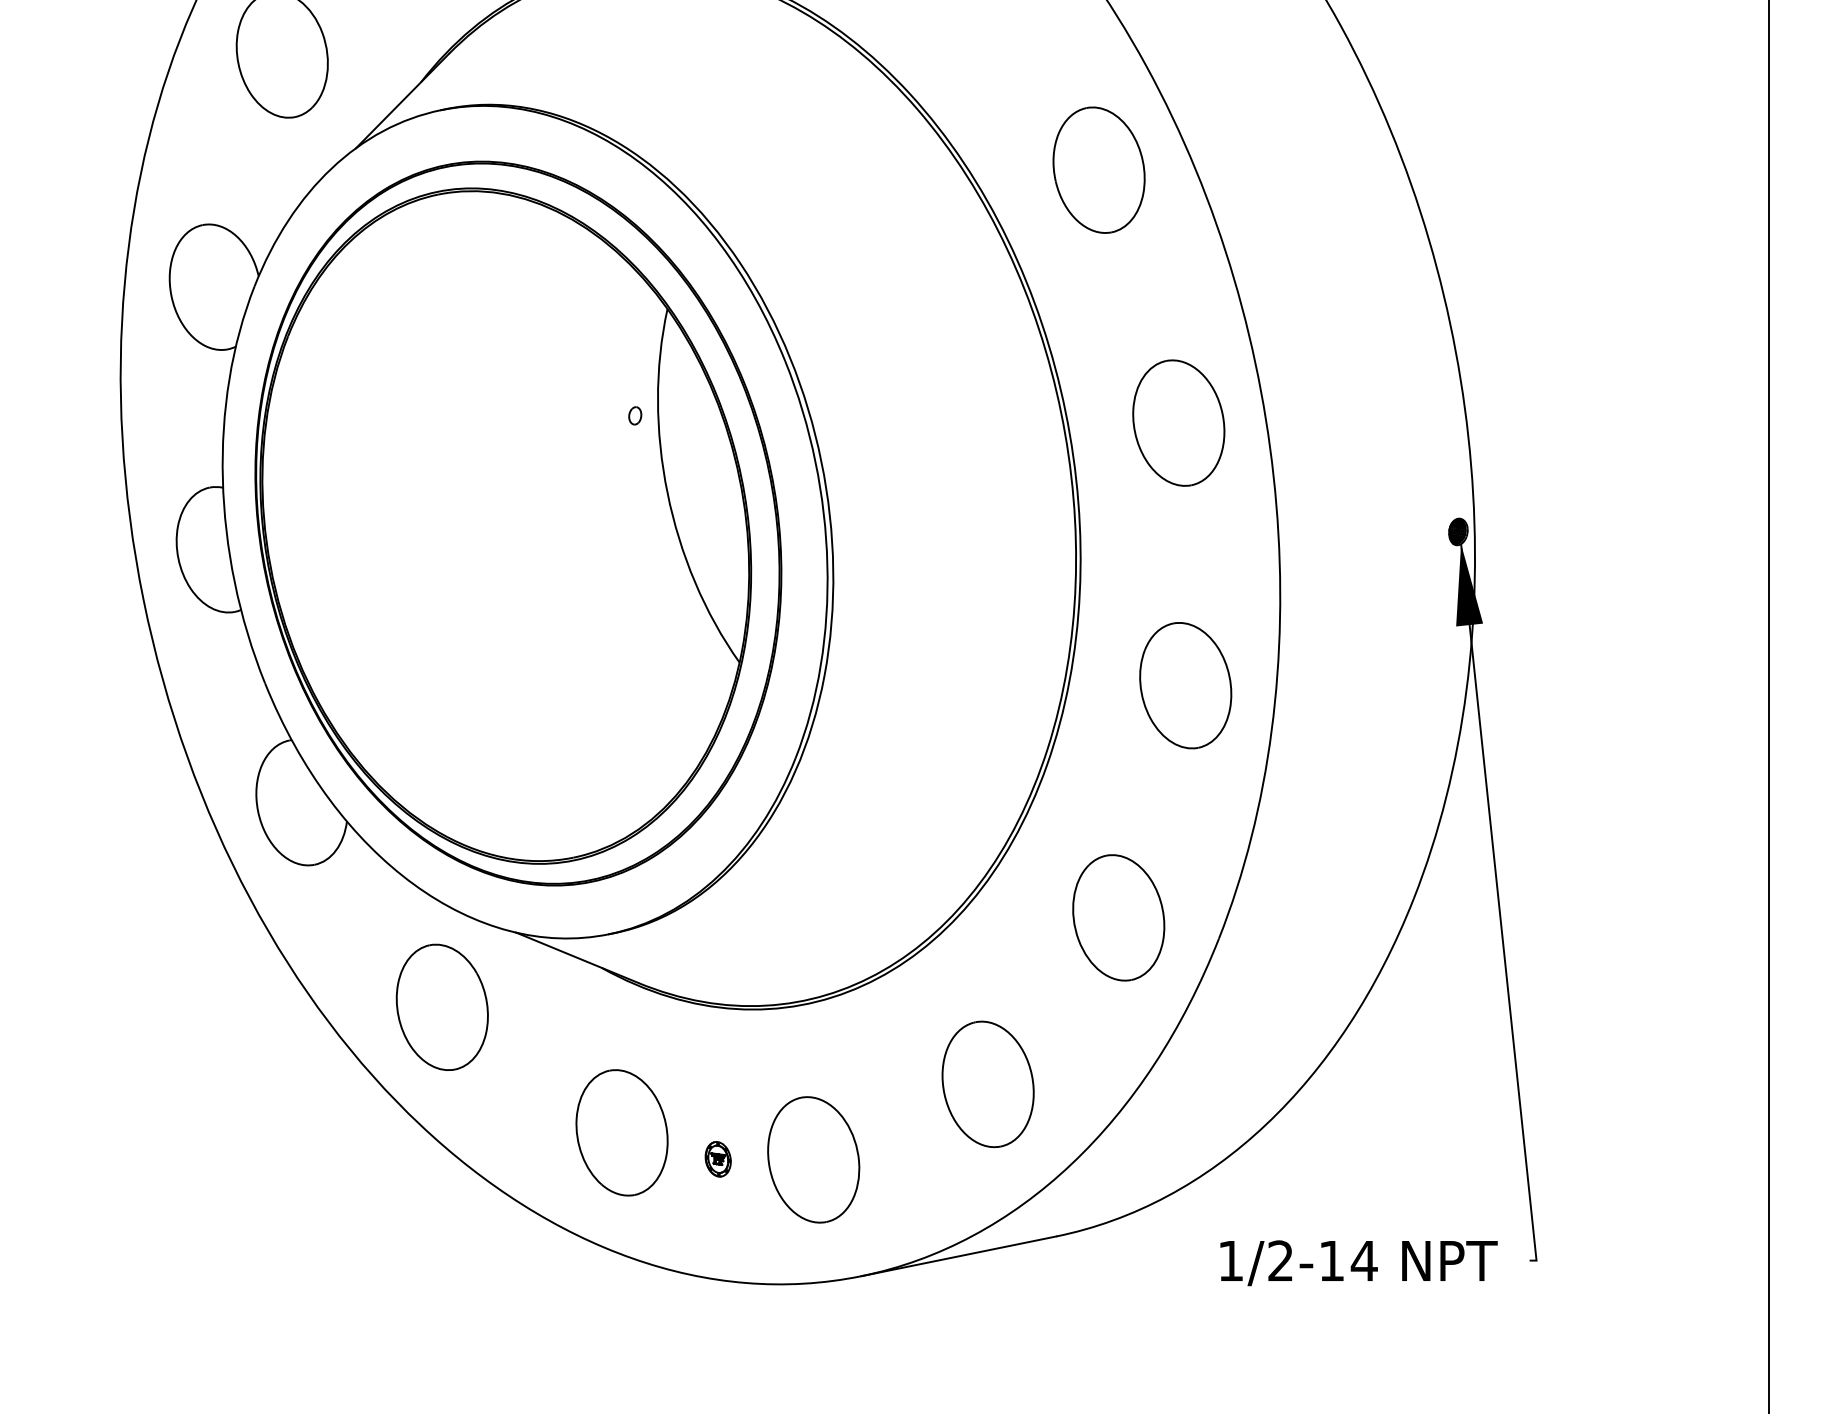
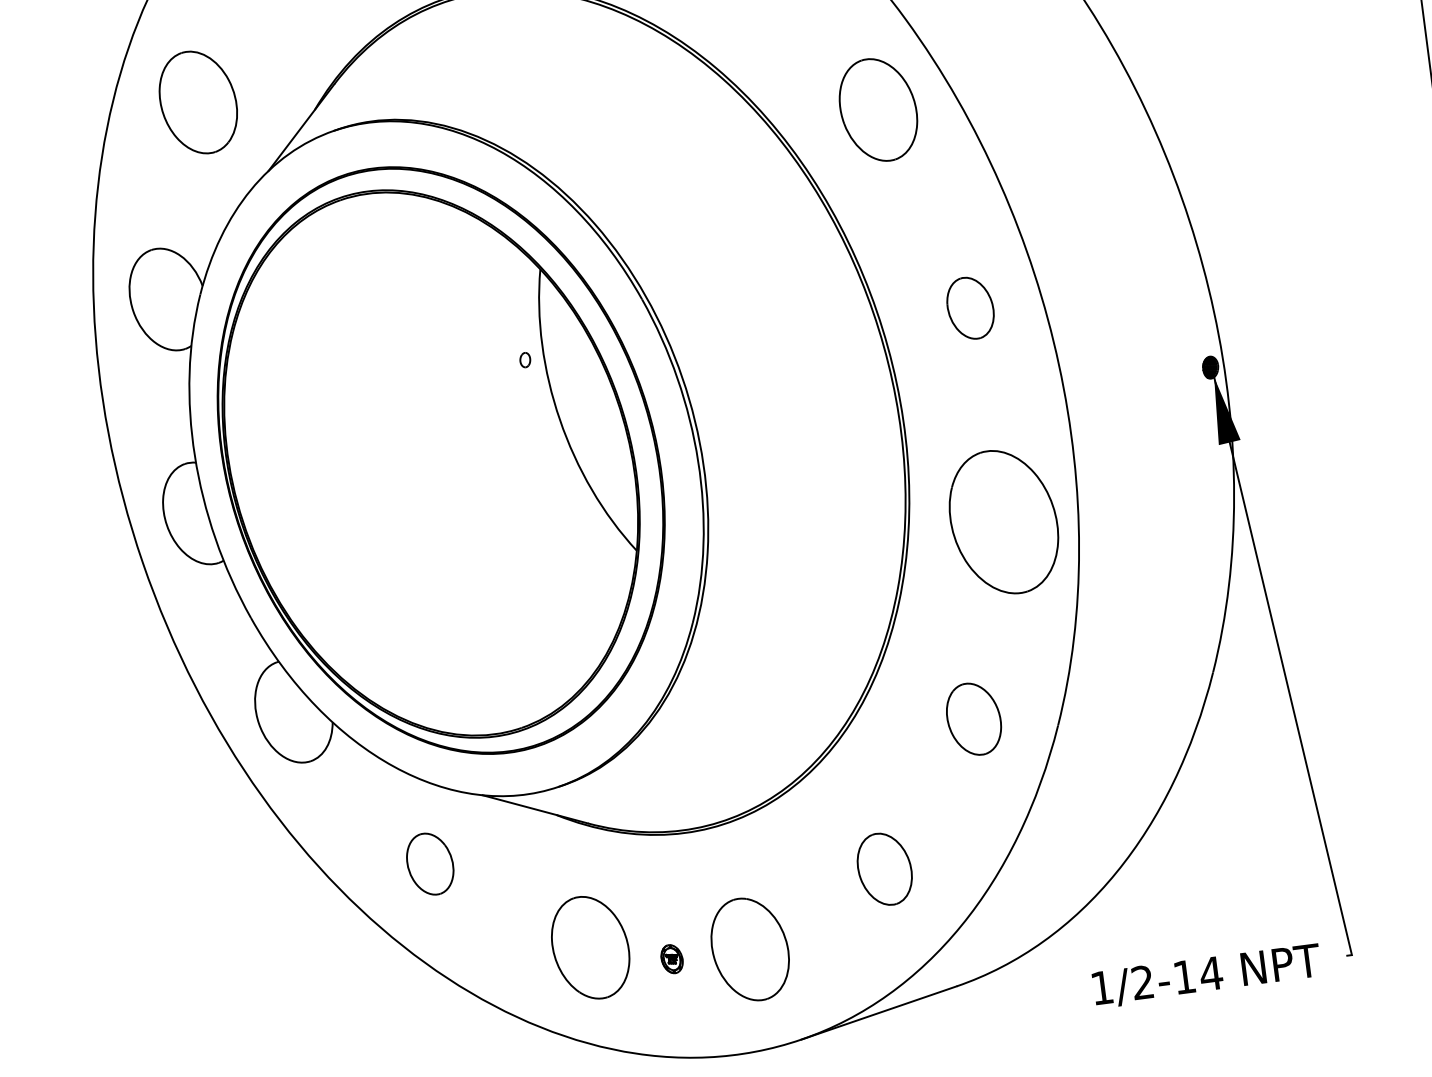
part: (1178, 422) -> (970, 307), size x0.6
part: (1185, 685) -> (1003, 522), size x1.4
part: (1118, 917) -> (973, 718), size x0.7
part: (441, 1006) -> (429, 863), size x0.6
part: (987, 1084) -> (884, 869), size x0.7

